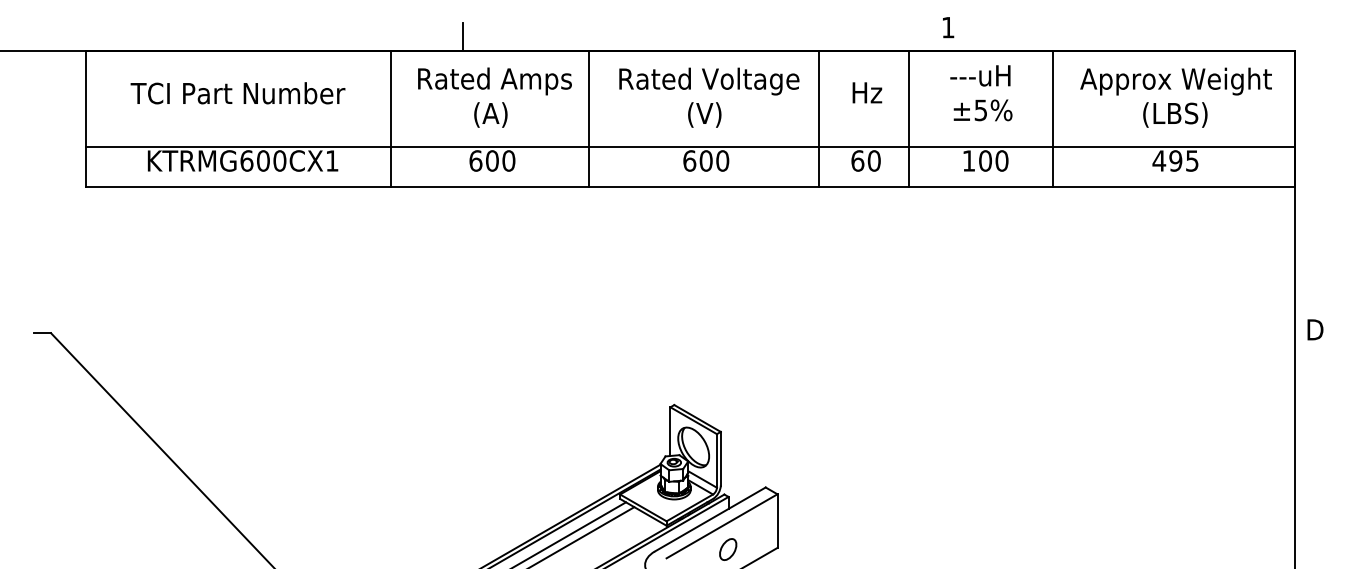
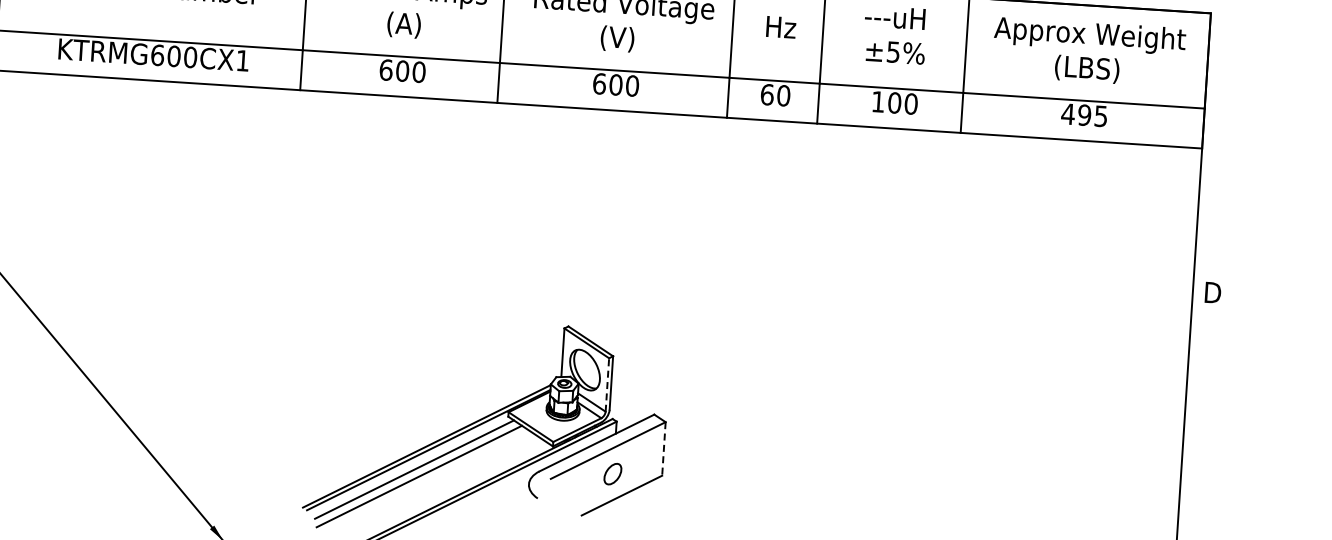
line: (716, 460) -> (606, 384), solid -> dashed
line: (777, 521) -> (663, 449), solid -> dashed

